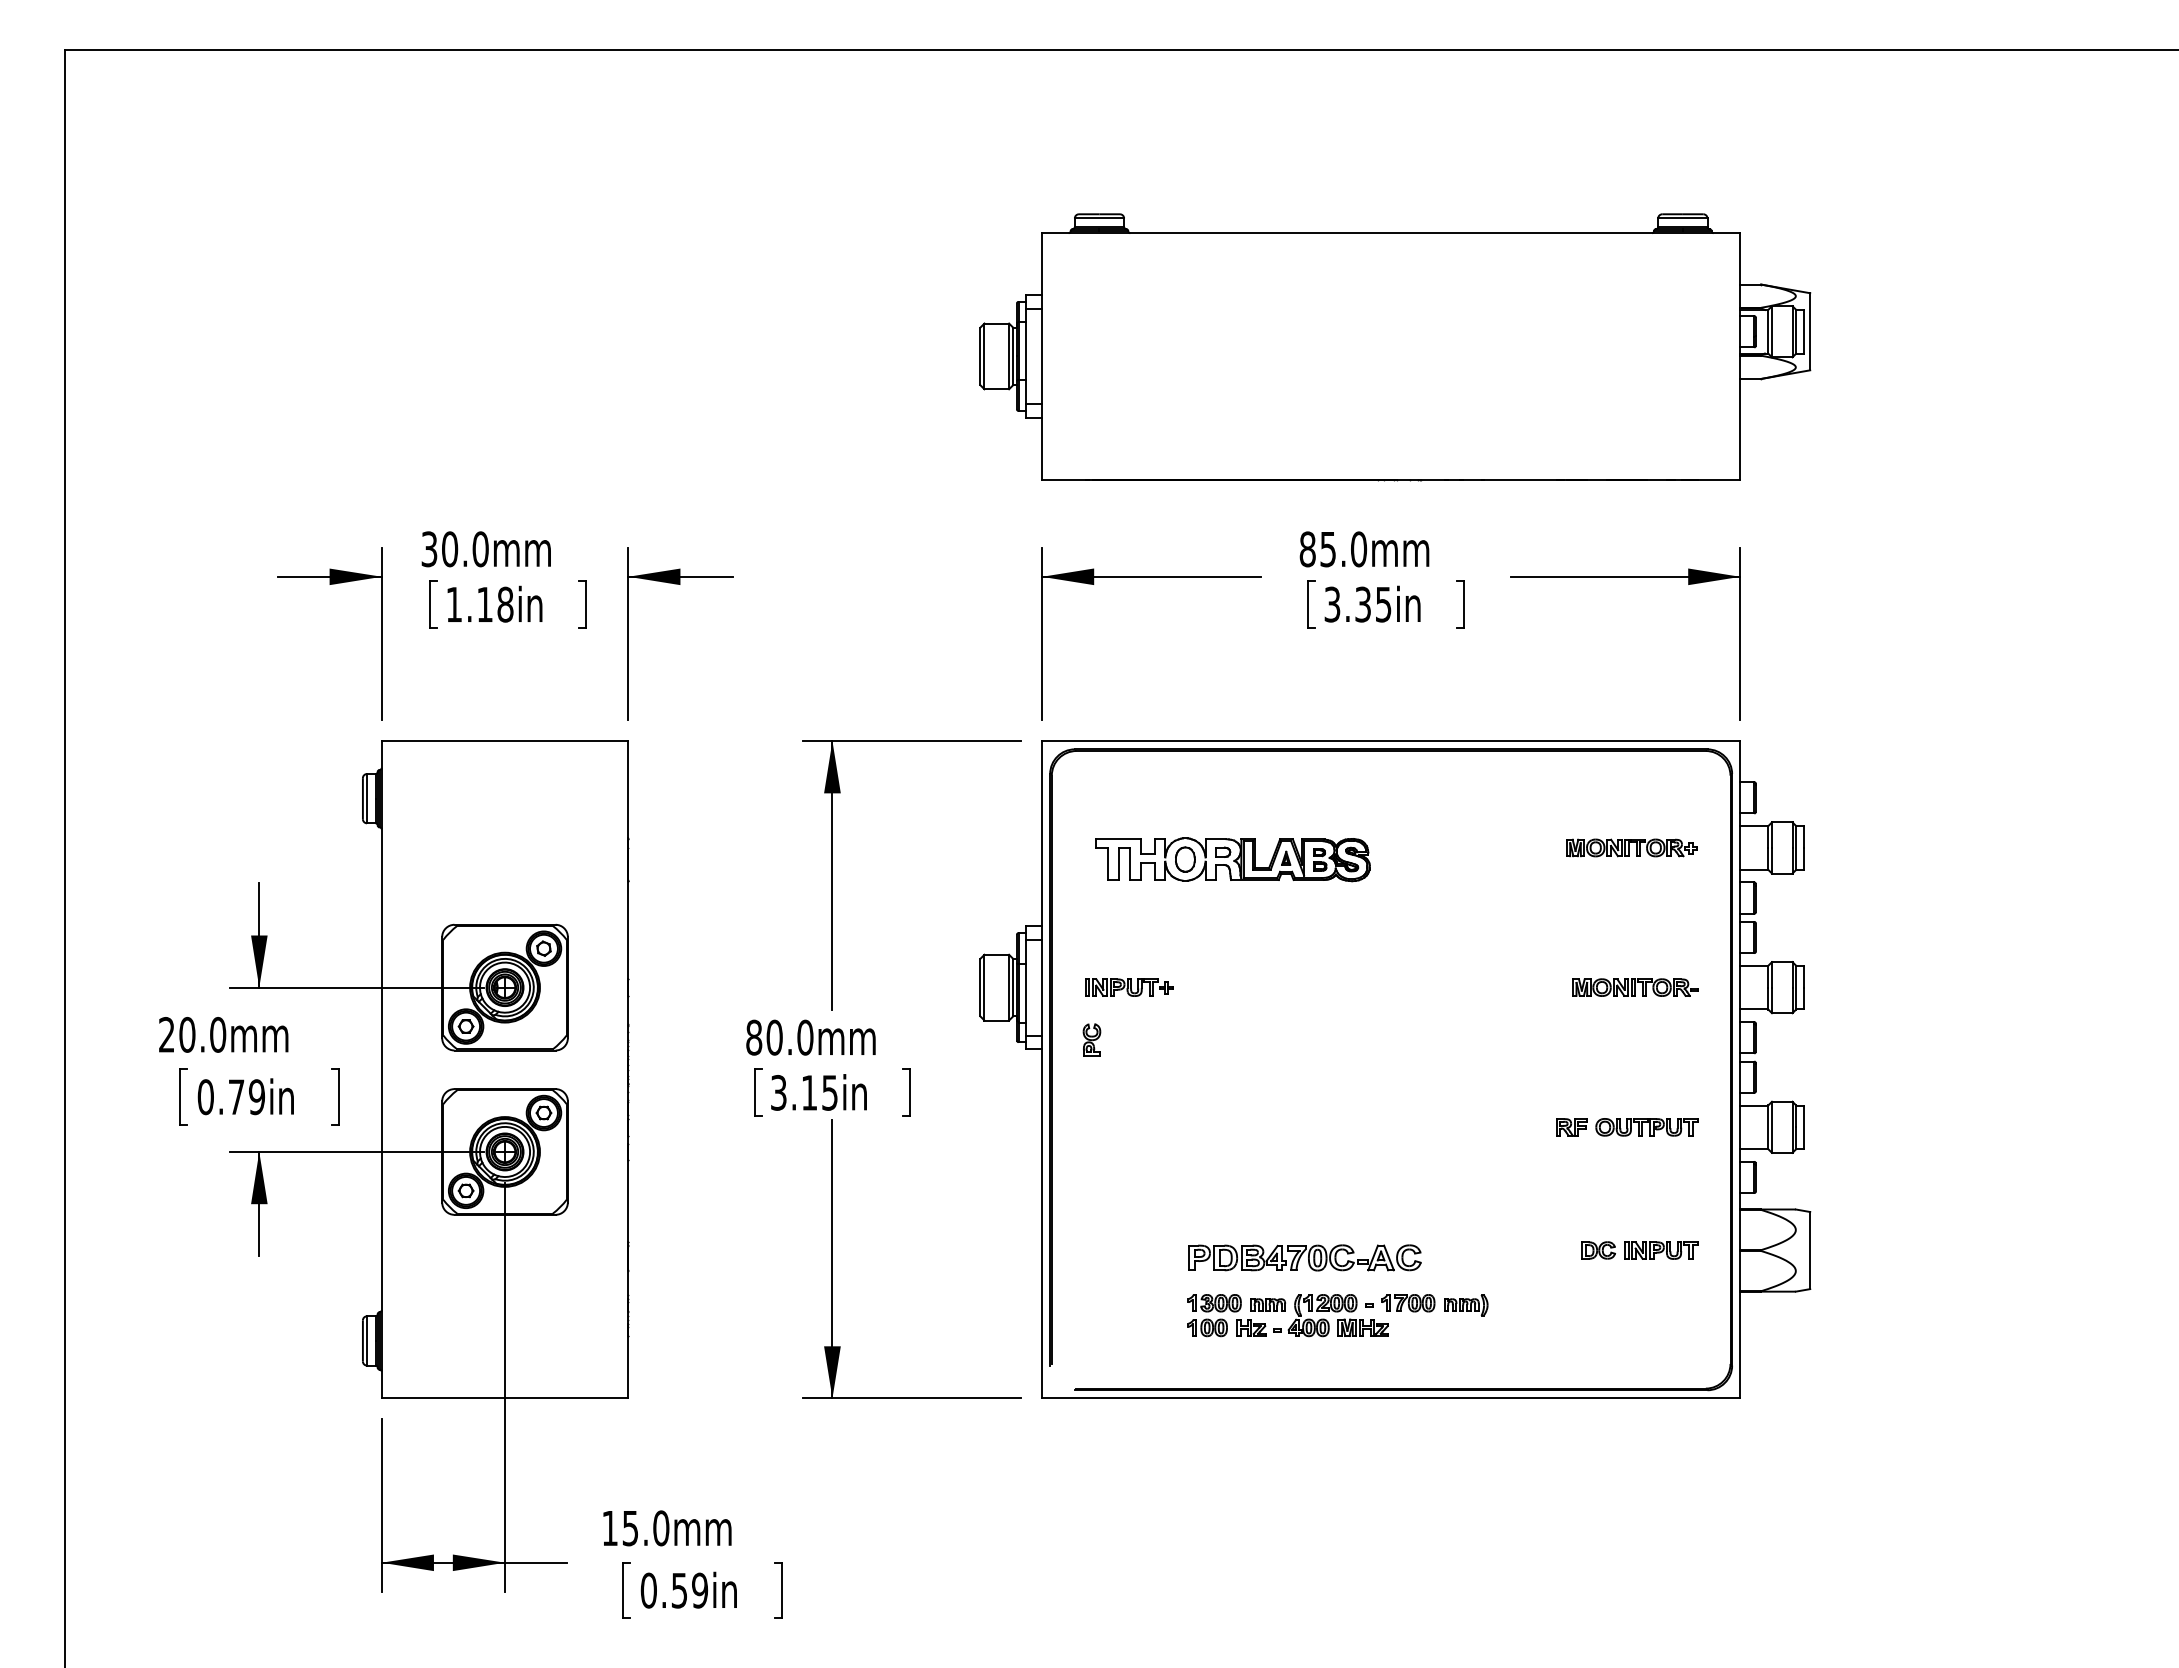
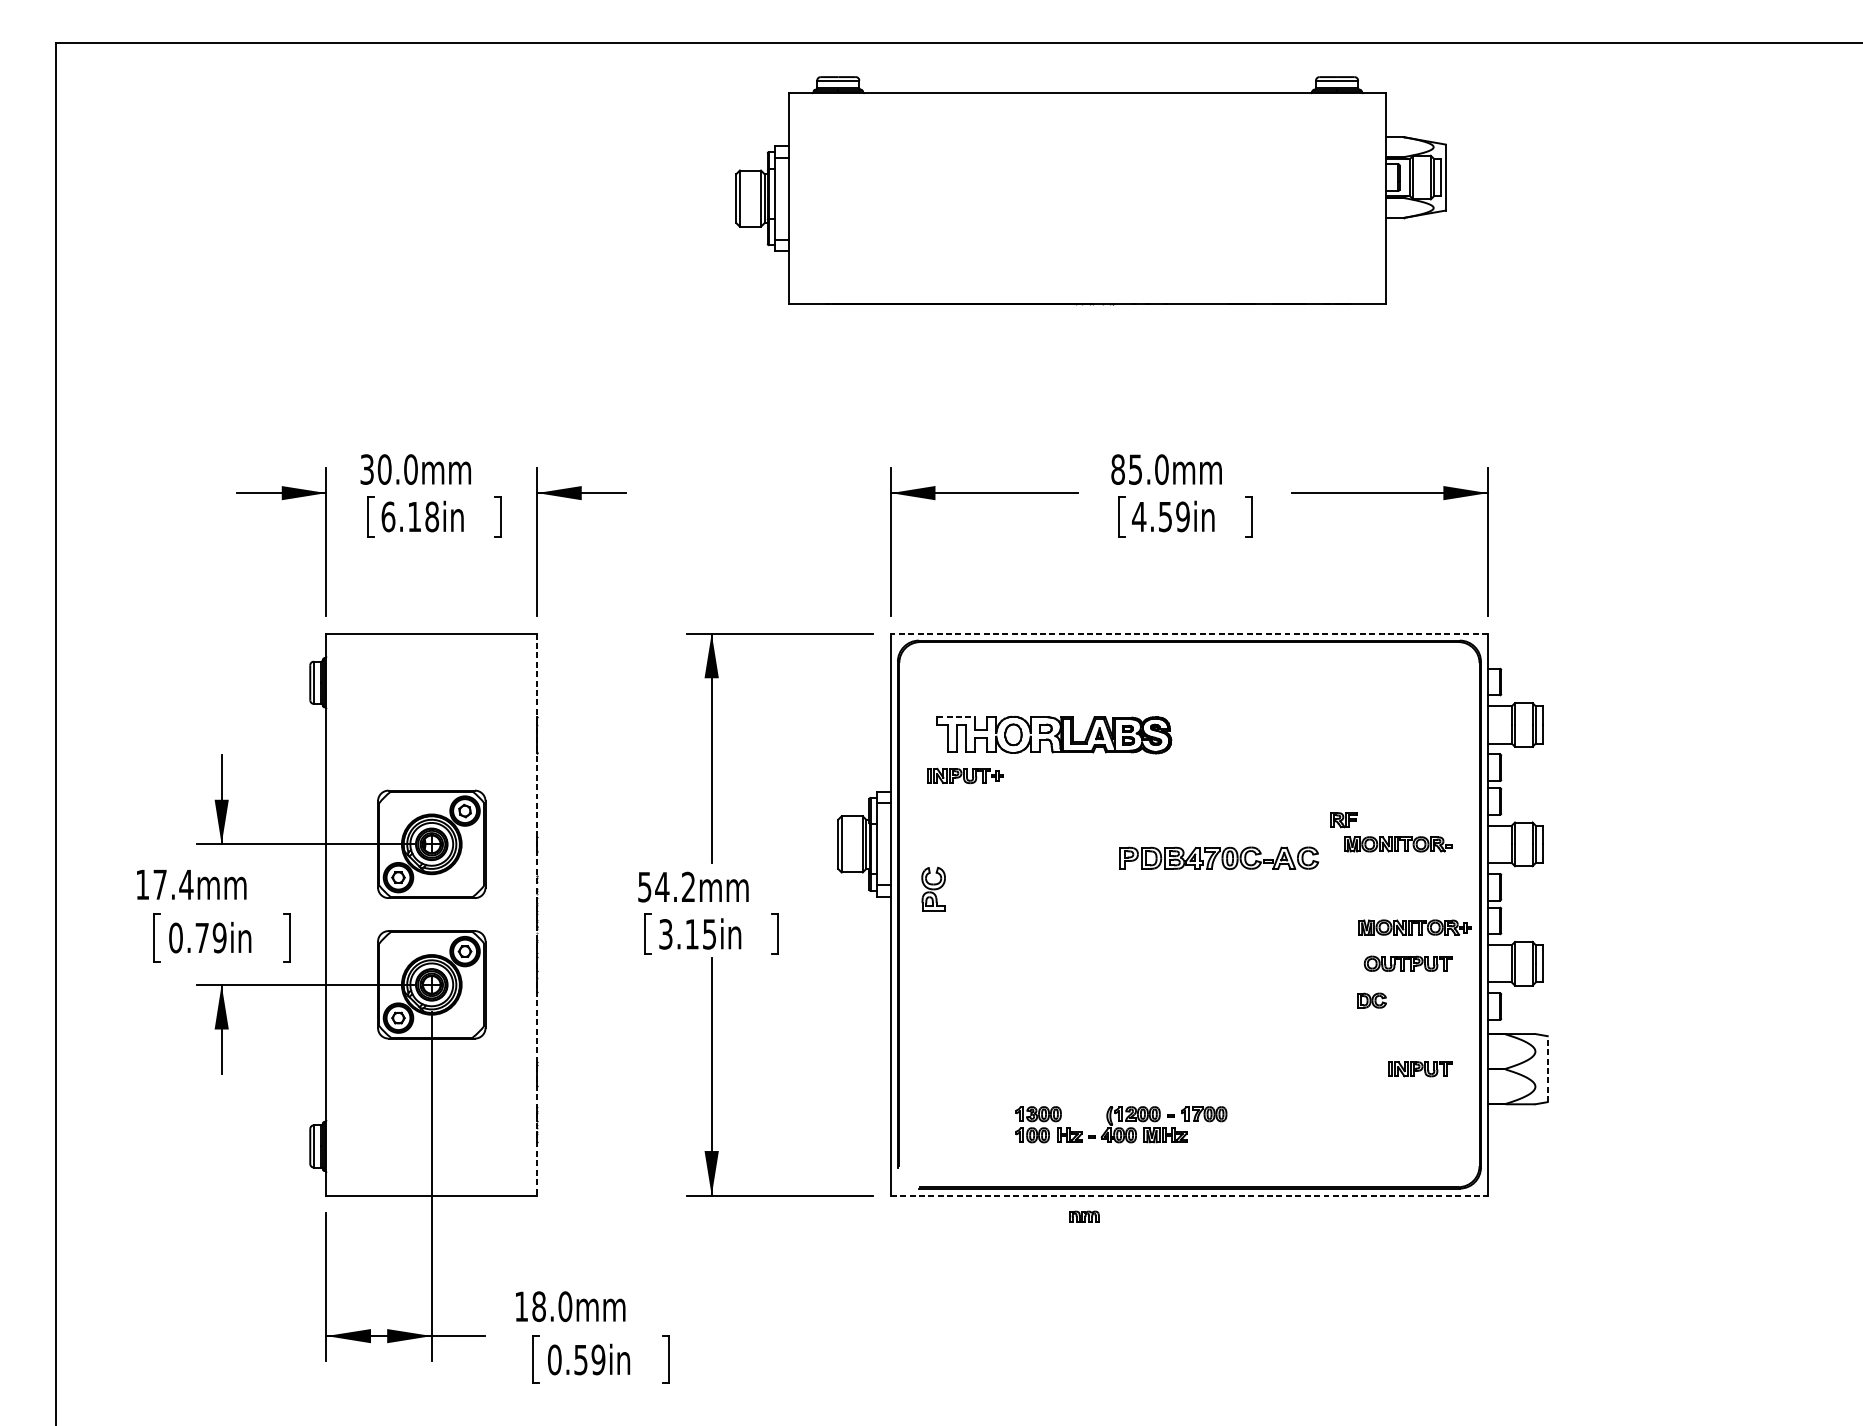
part: (1395, 347) -> (1091, 191), moved
text: (454, 604) -> (388, 516), 1.18in -> 6.18in
text: (1357, 604) -> (1160, 516), 3.35in -> 4.59in
line: (1390, 741) -> (1188, 633), solid -> dashed
line: (1118, 839) -> (956, 717), solid -> dashed
part: (1631, 847) -> (1414, 927), moved
part: (1129, 987) -> (965, 775), moved
text: (192, 1034) -> (164, 884), 20.0mm -> 17.4mm
text: (779, 1037) -> (666, 886), 80.0mm -> 54.2mm
part: (1091, 1039) -> (933, 888), size x1.6
line: (628, 1069) -> (537, 914), solid -> dashed
part: (1571, 1127) -> (1343, 820), moved
part: (1598, 1250) -> (1371, 1000), moved
line: (1810, 1250) -> (1547, 1069), solid -> dashed
part: (1304, 1257) -> (1218, 857), moved
part: (1267, 1304) -> (1083, 1216), moved
part: (1466, 1305) -> (1253, 1116), removed
line: (1391, 1398) -> (1189, 1195), solid -> dashed
text: (630, 1528) -> (539, 1306), 15.0mm -> 18.0mm

